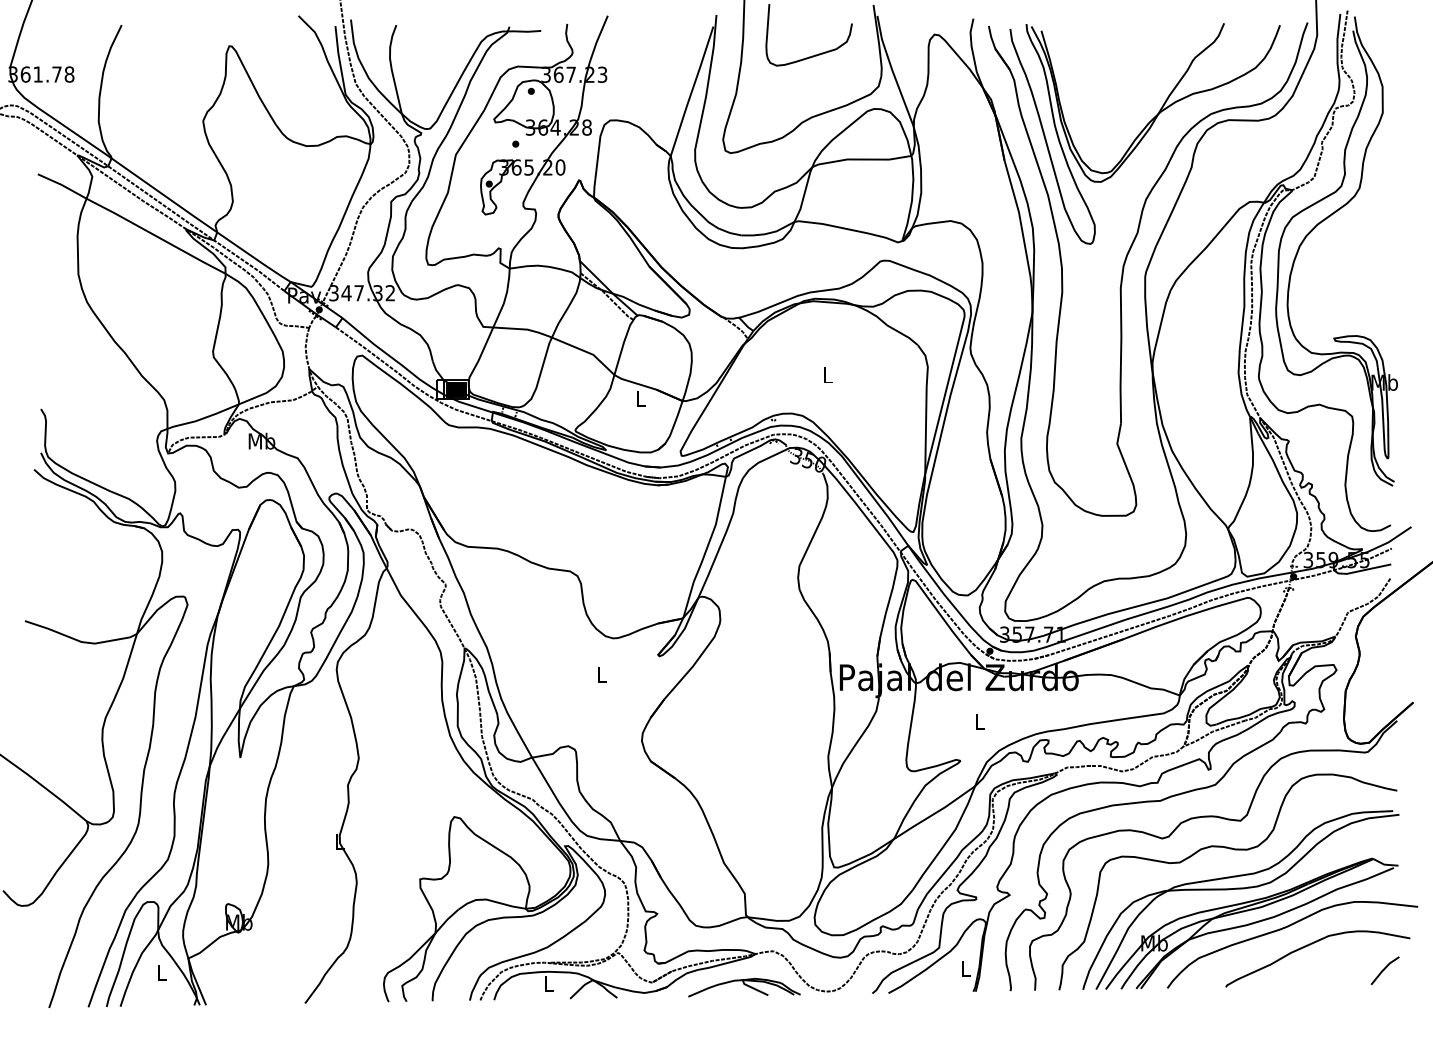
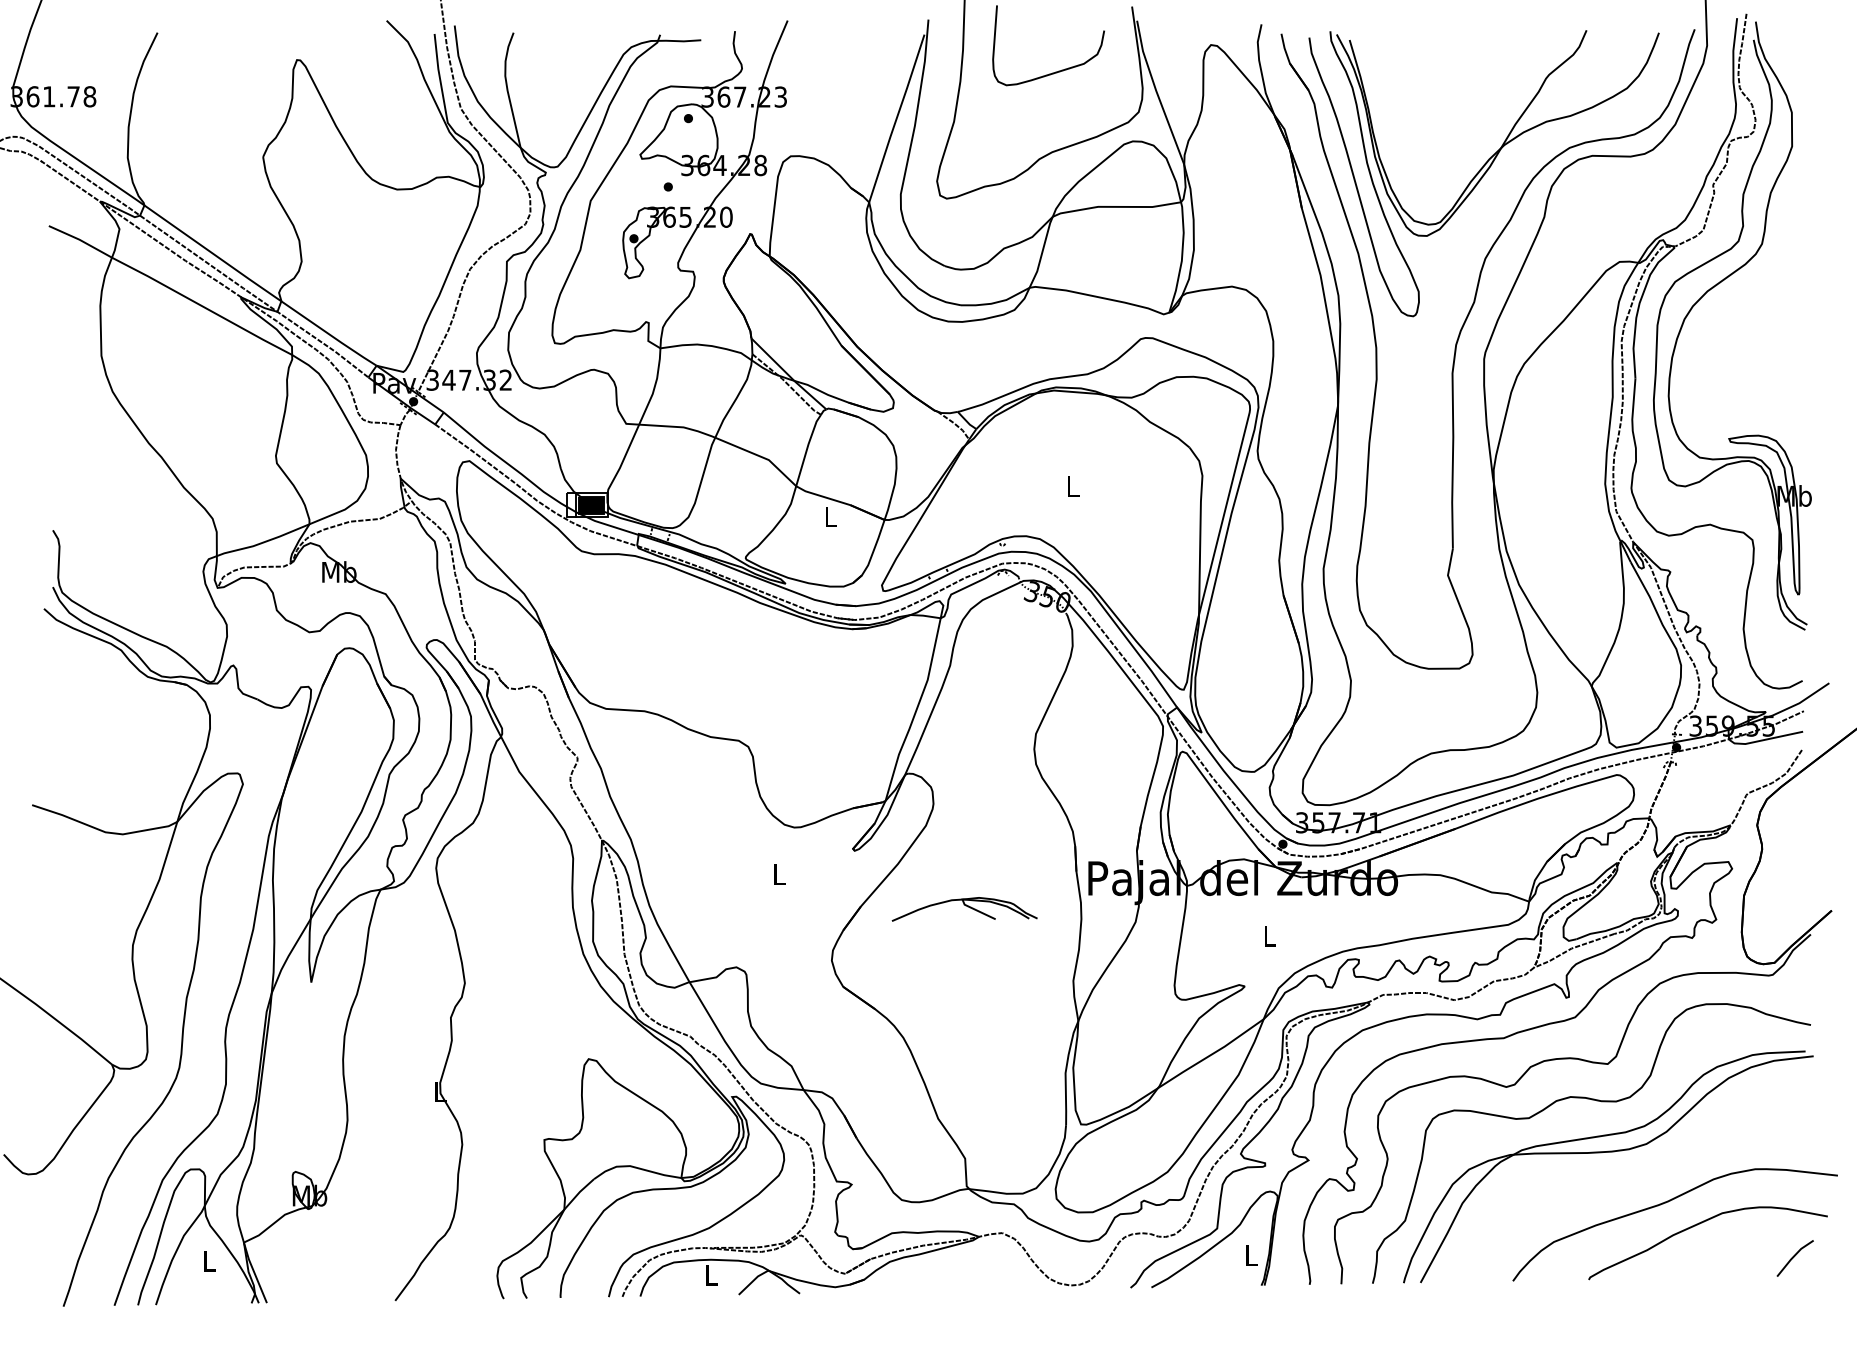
part: (1251, 923) -> (1622, 1197), removed
part: (744, 987) -> (964, 909), moved

